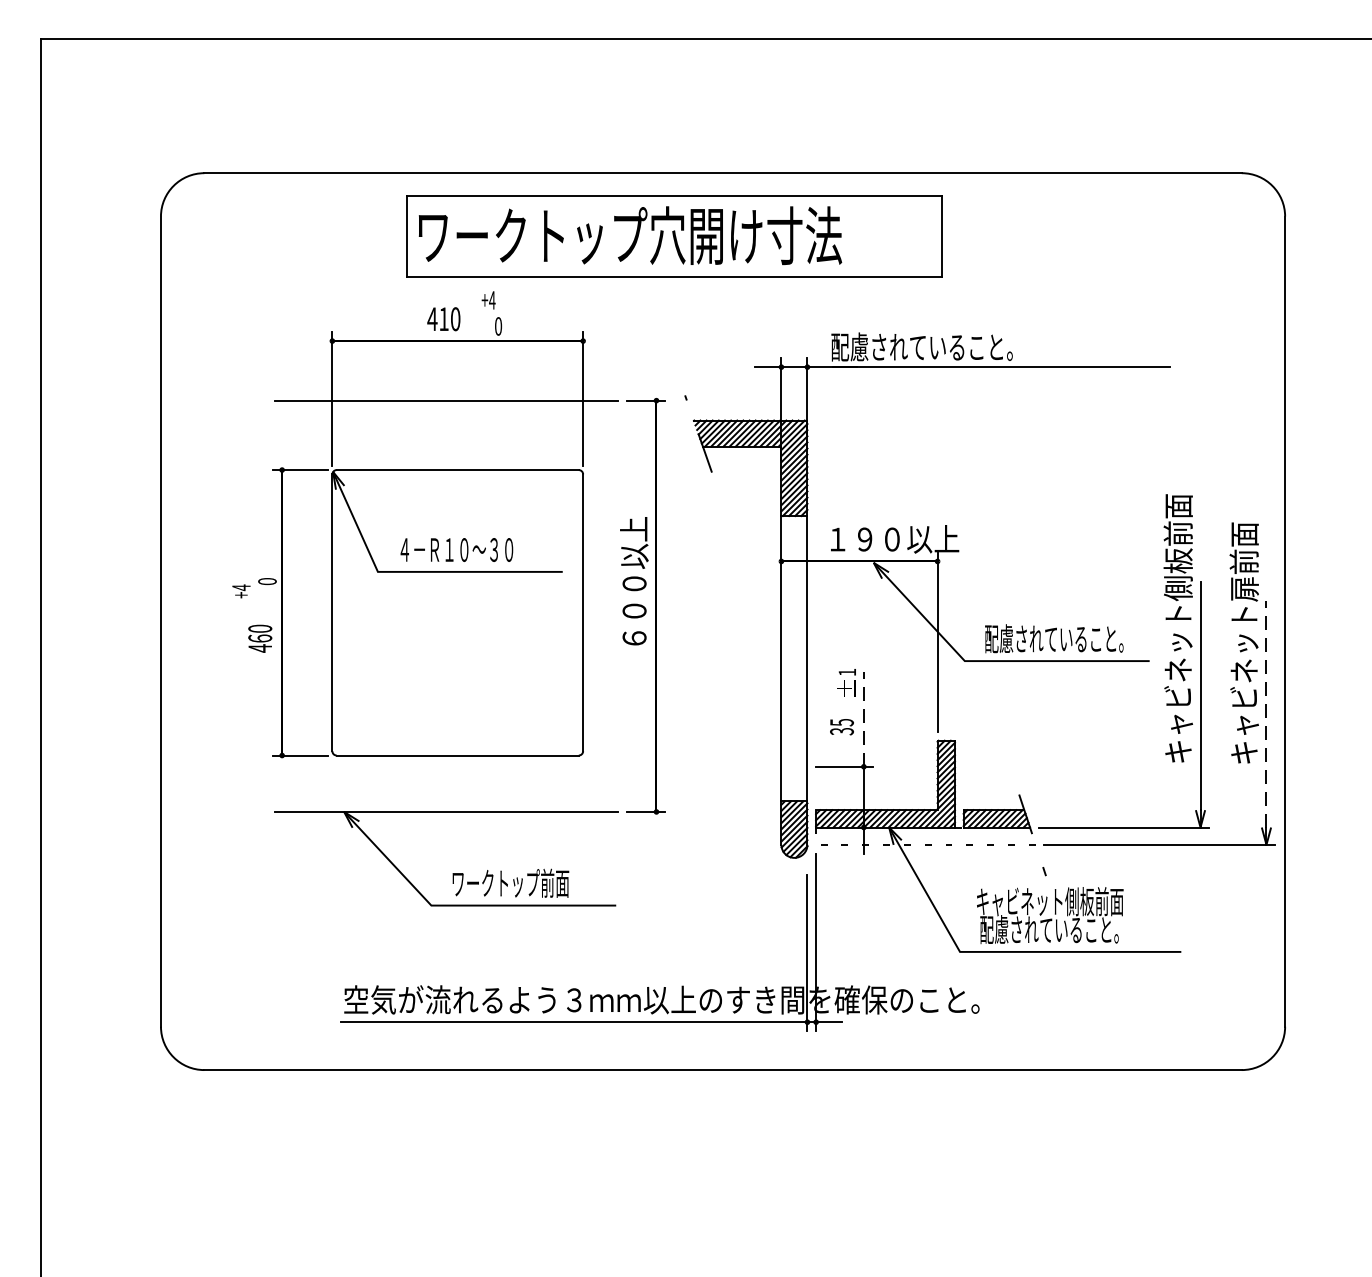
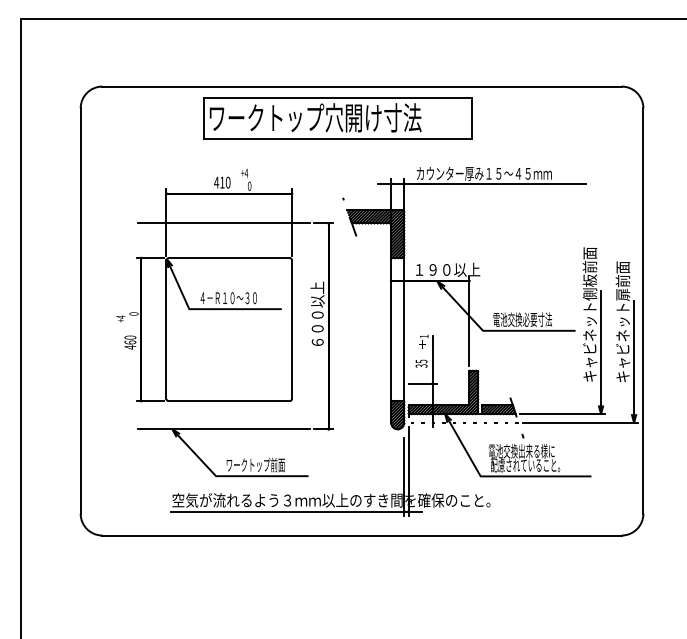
text: (965, 346) -> (483, 173), 配慮されていること。 -> カウンター厚み１５～４５ｍｍ
part: (448, 598) -> (224, 322), moved
text: (1053, 638) -> (527, 319), 配慮されていること。 -> 電池交換必要寸法
line: (1267, 714) -> (634, 357), dashed -> solid
line: (863, 720) -> (432, 360), dashed -> solid
text: (1049, 902) -> (525, 451), キャビネット側板前面 -> 電池交換出来る様に

